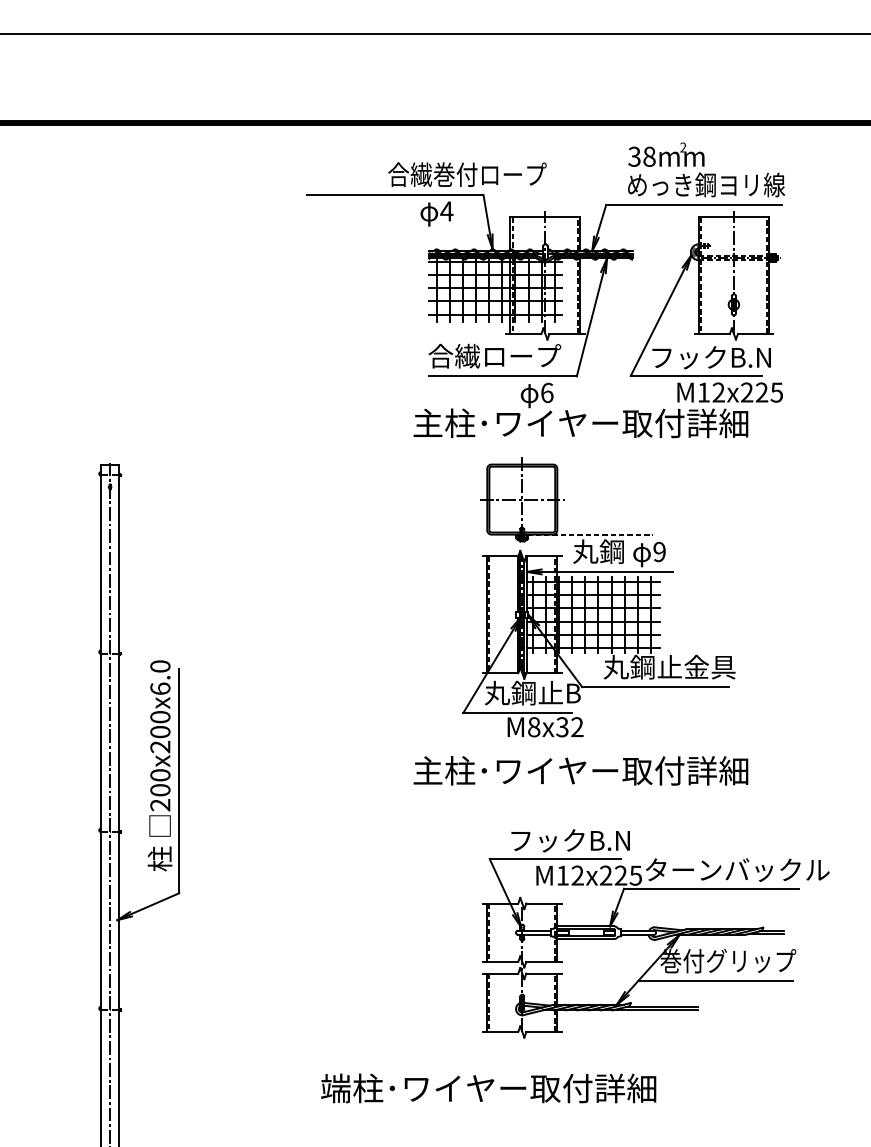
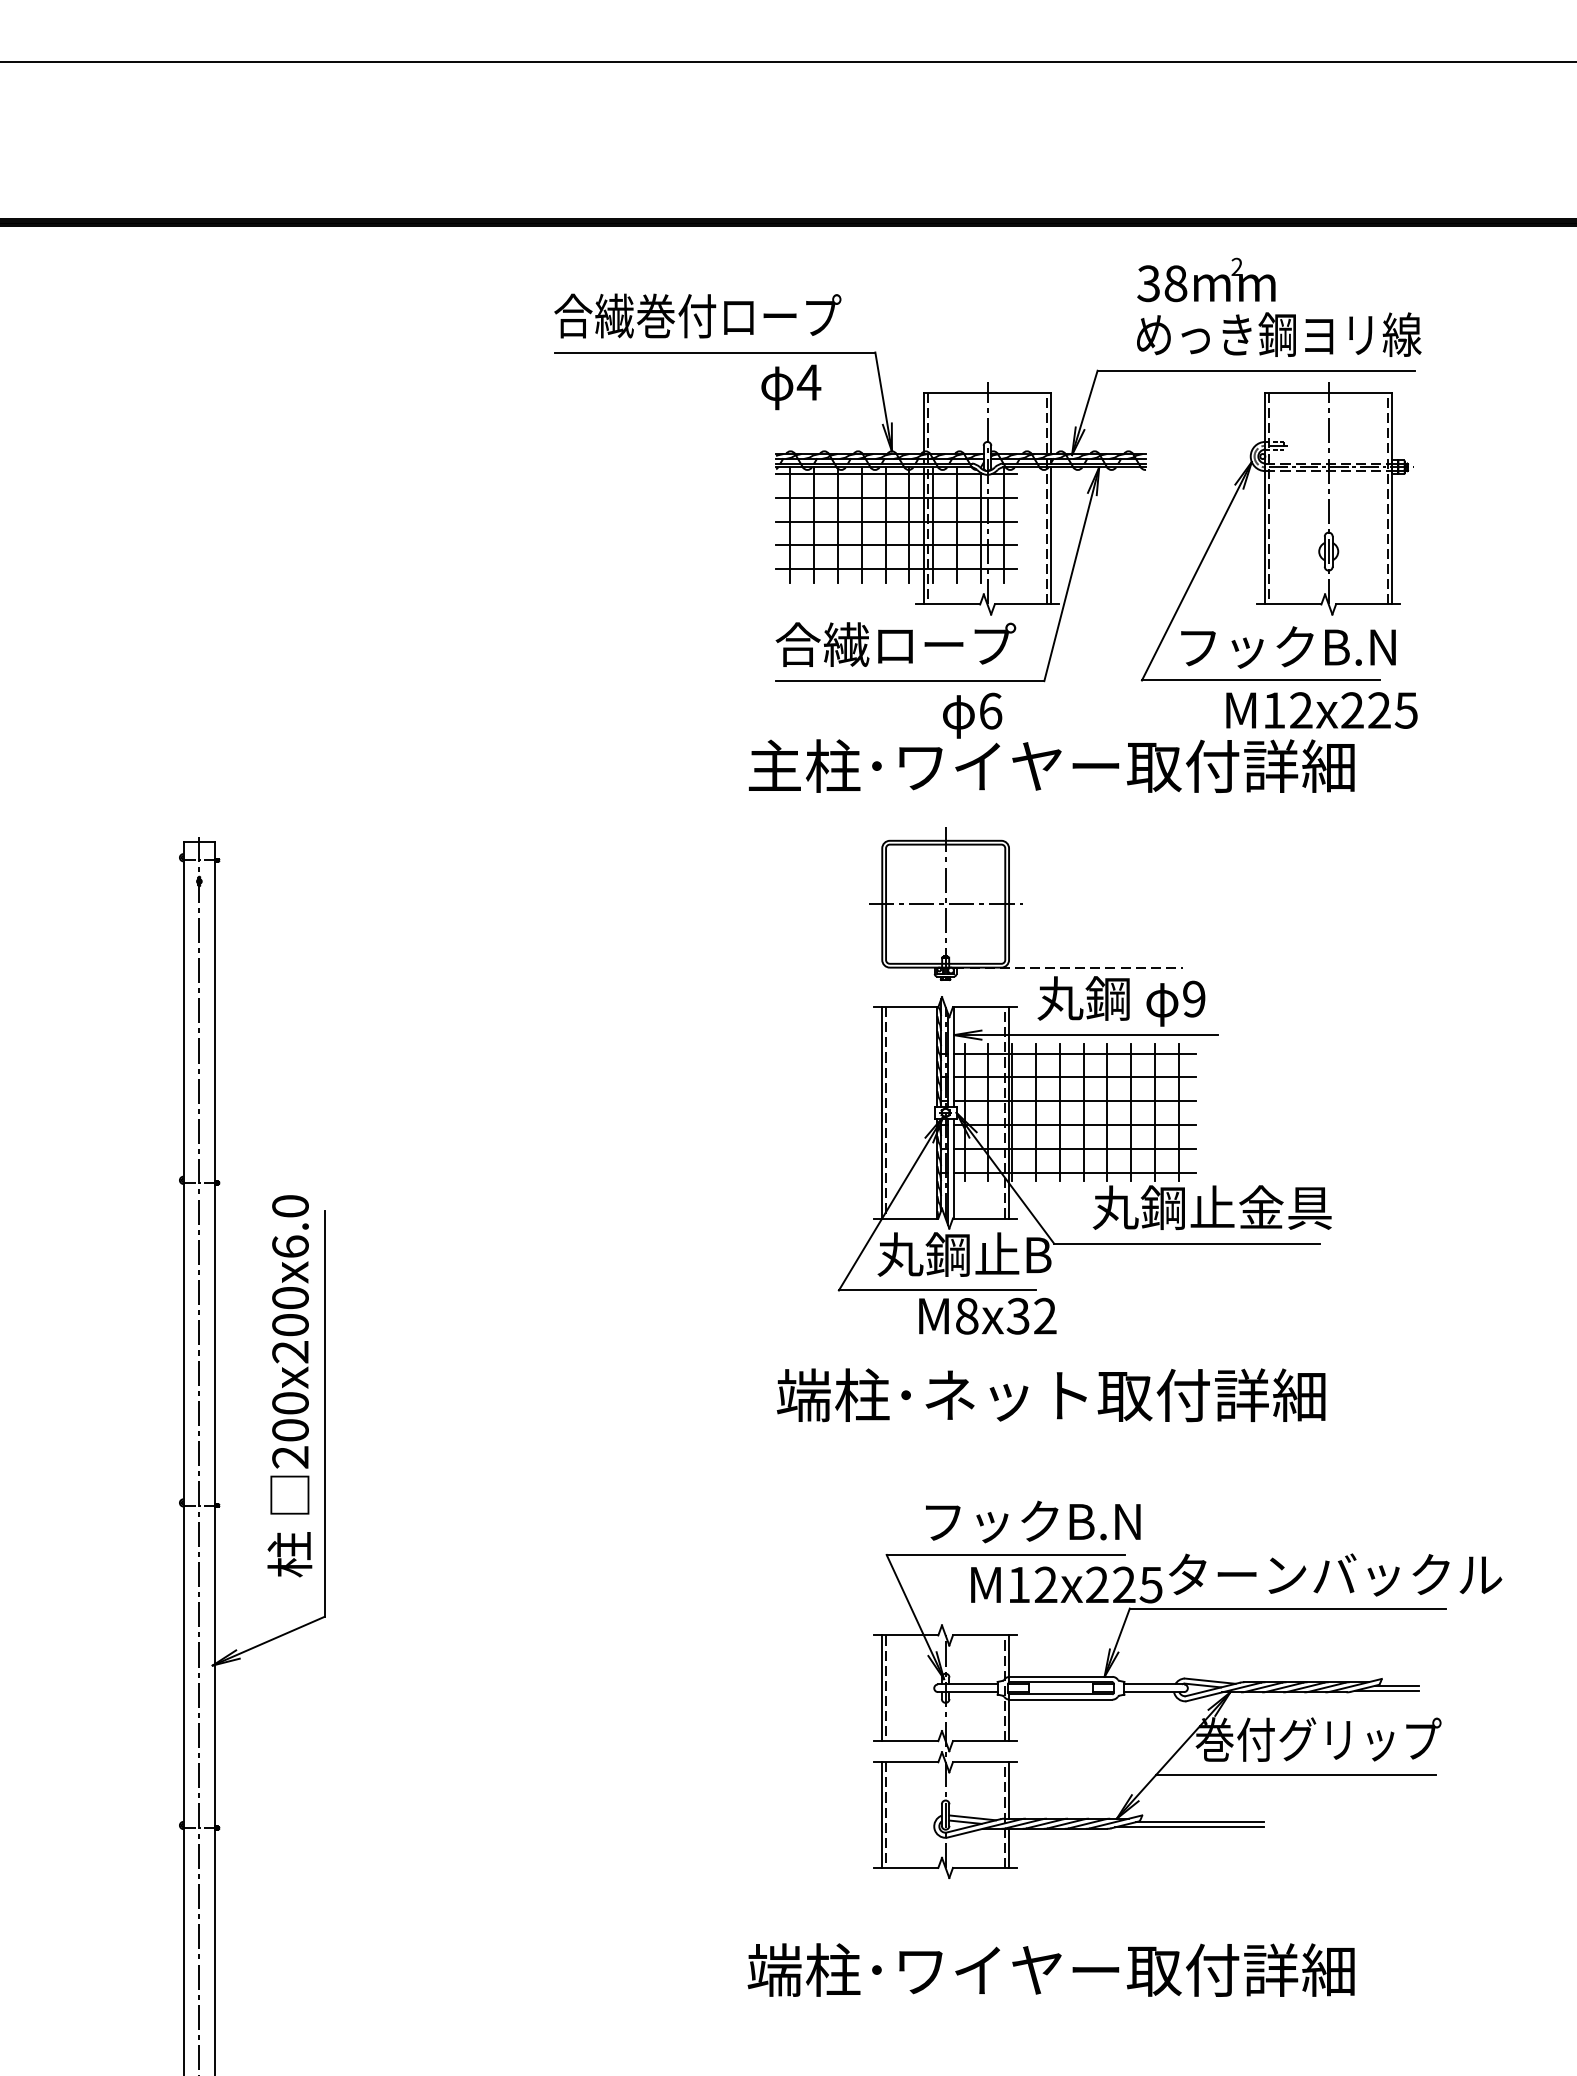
text: (467, 174) -> (697, 315), moved
text: (580, 770) -> (1050, 1394), 主柱･ワイヤー取付詳細 -> 端柱･ネット取付詳細
text: (488, 1088) -> (1050, 1970), moved

